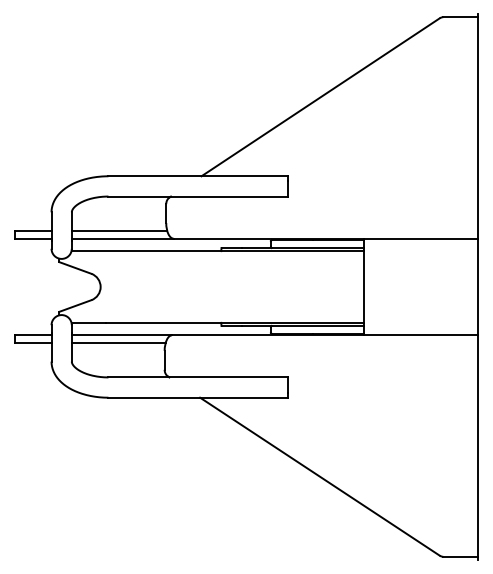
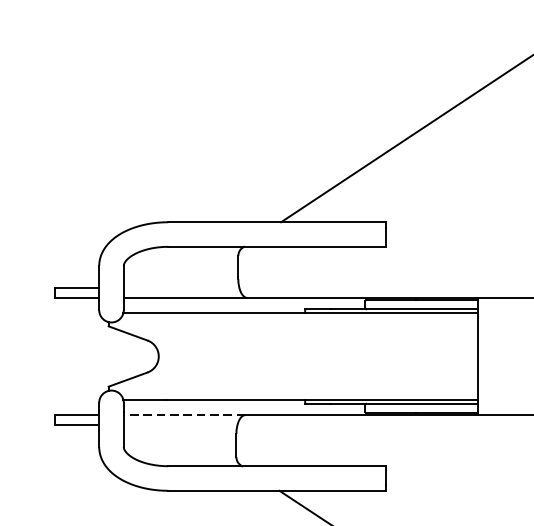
line: (119, 230) -> (181, 288), removed
line: (121, 335) -> (184, 415), solid -> dashed
line: (118, 343) -> (180, 425), removed

